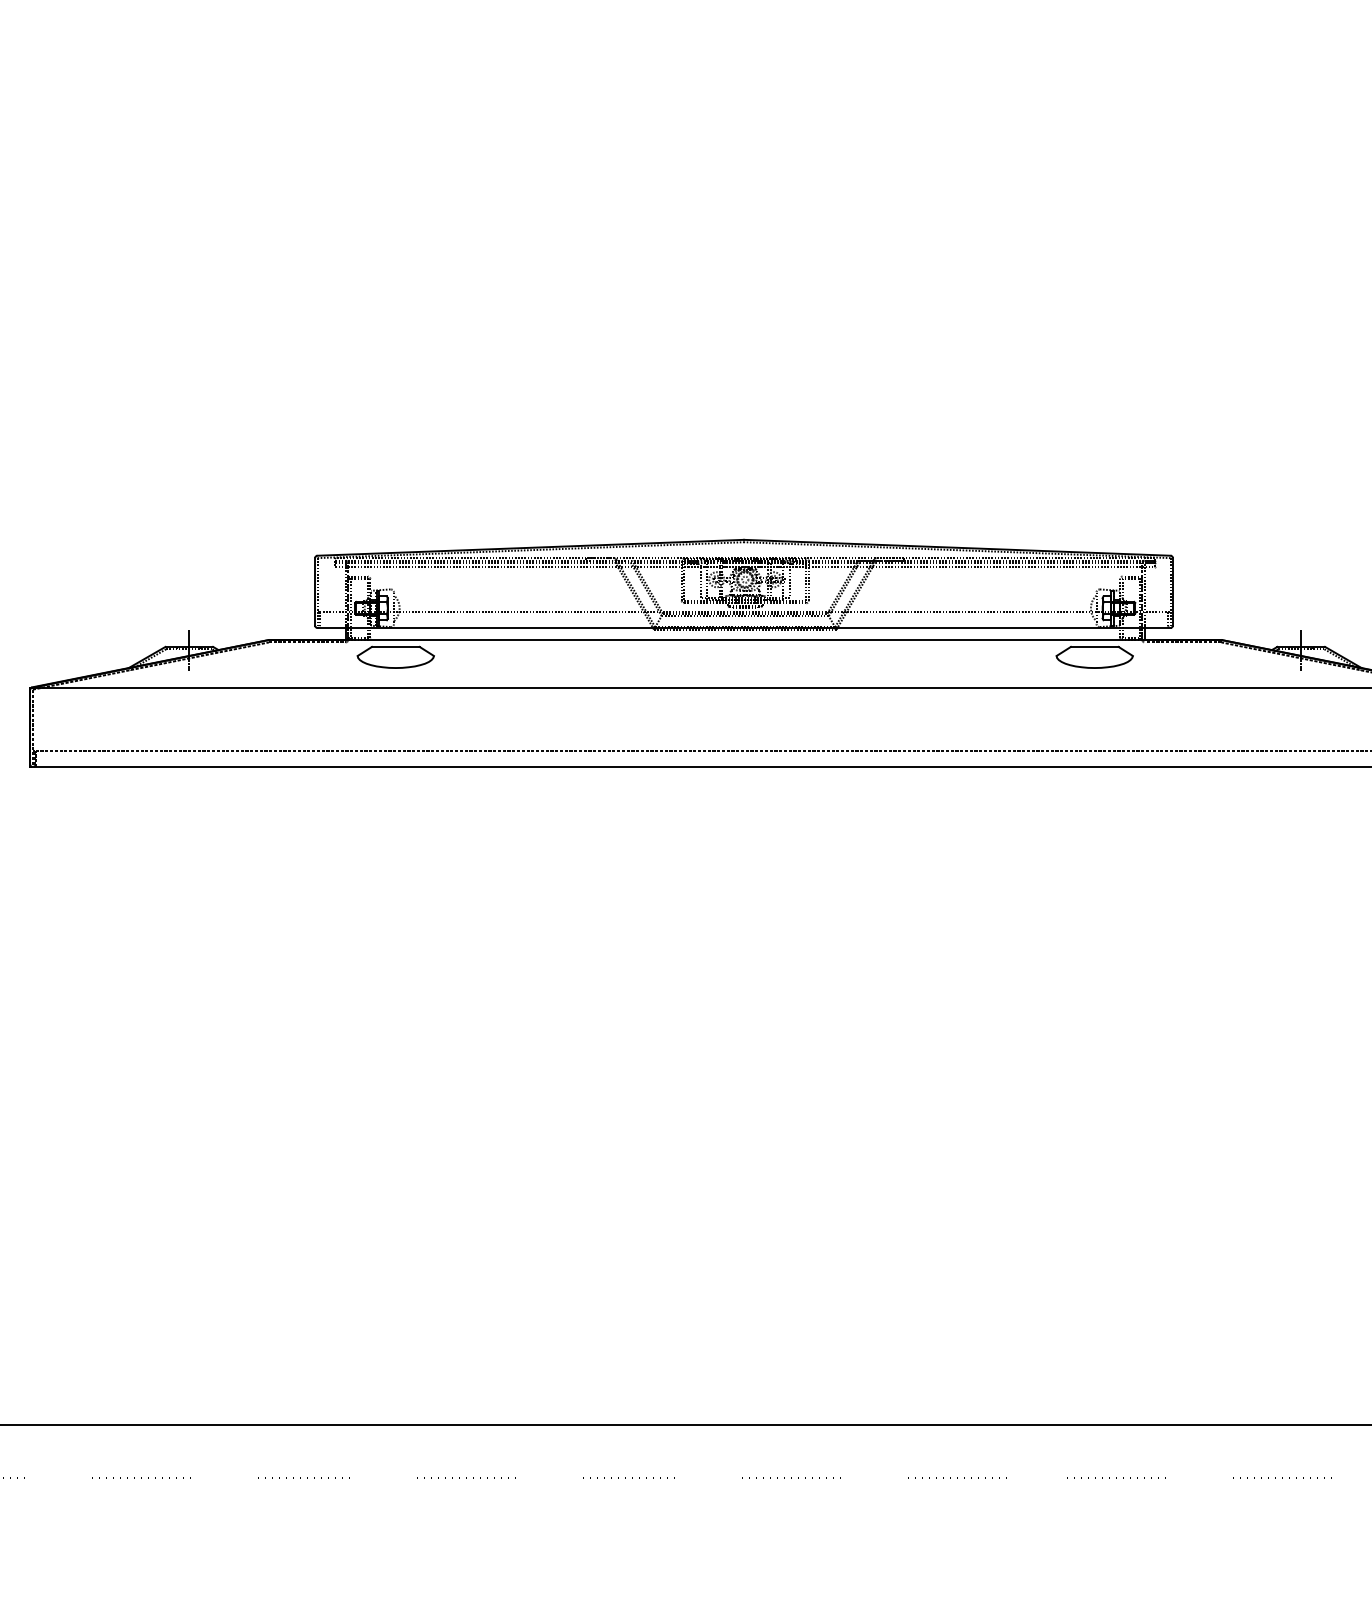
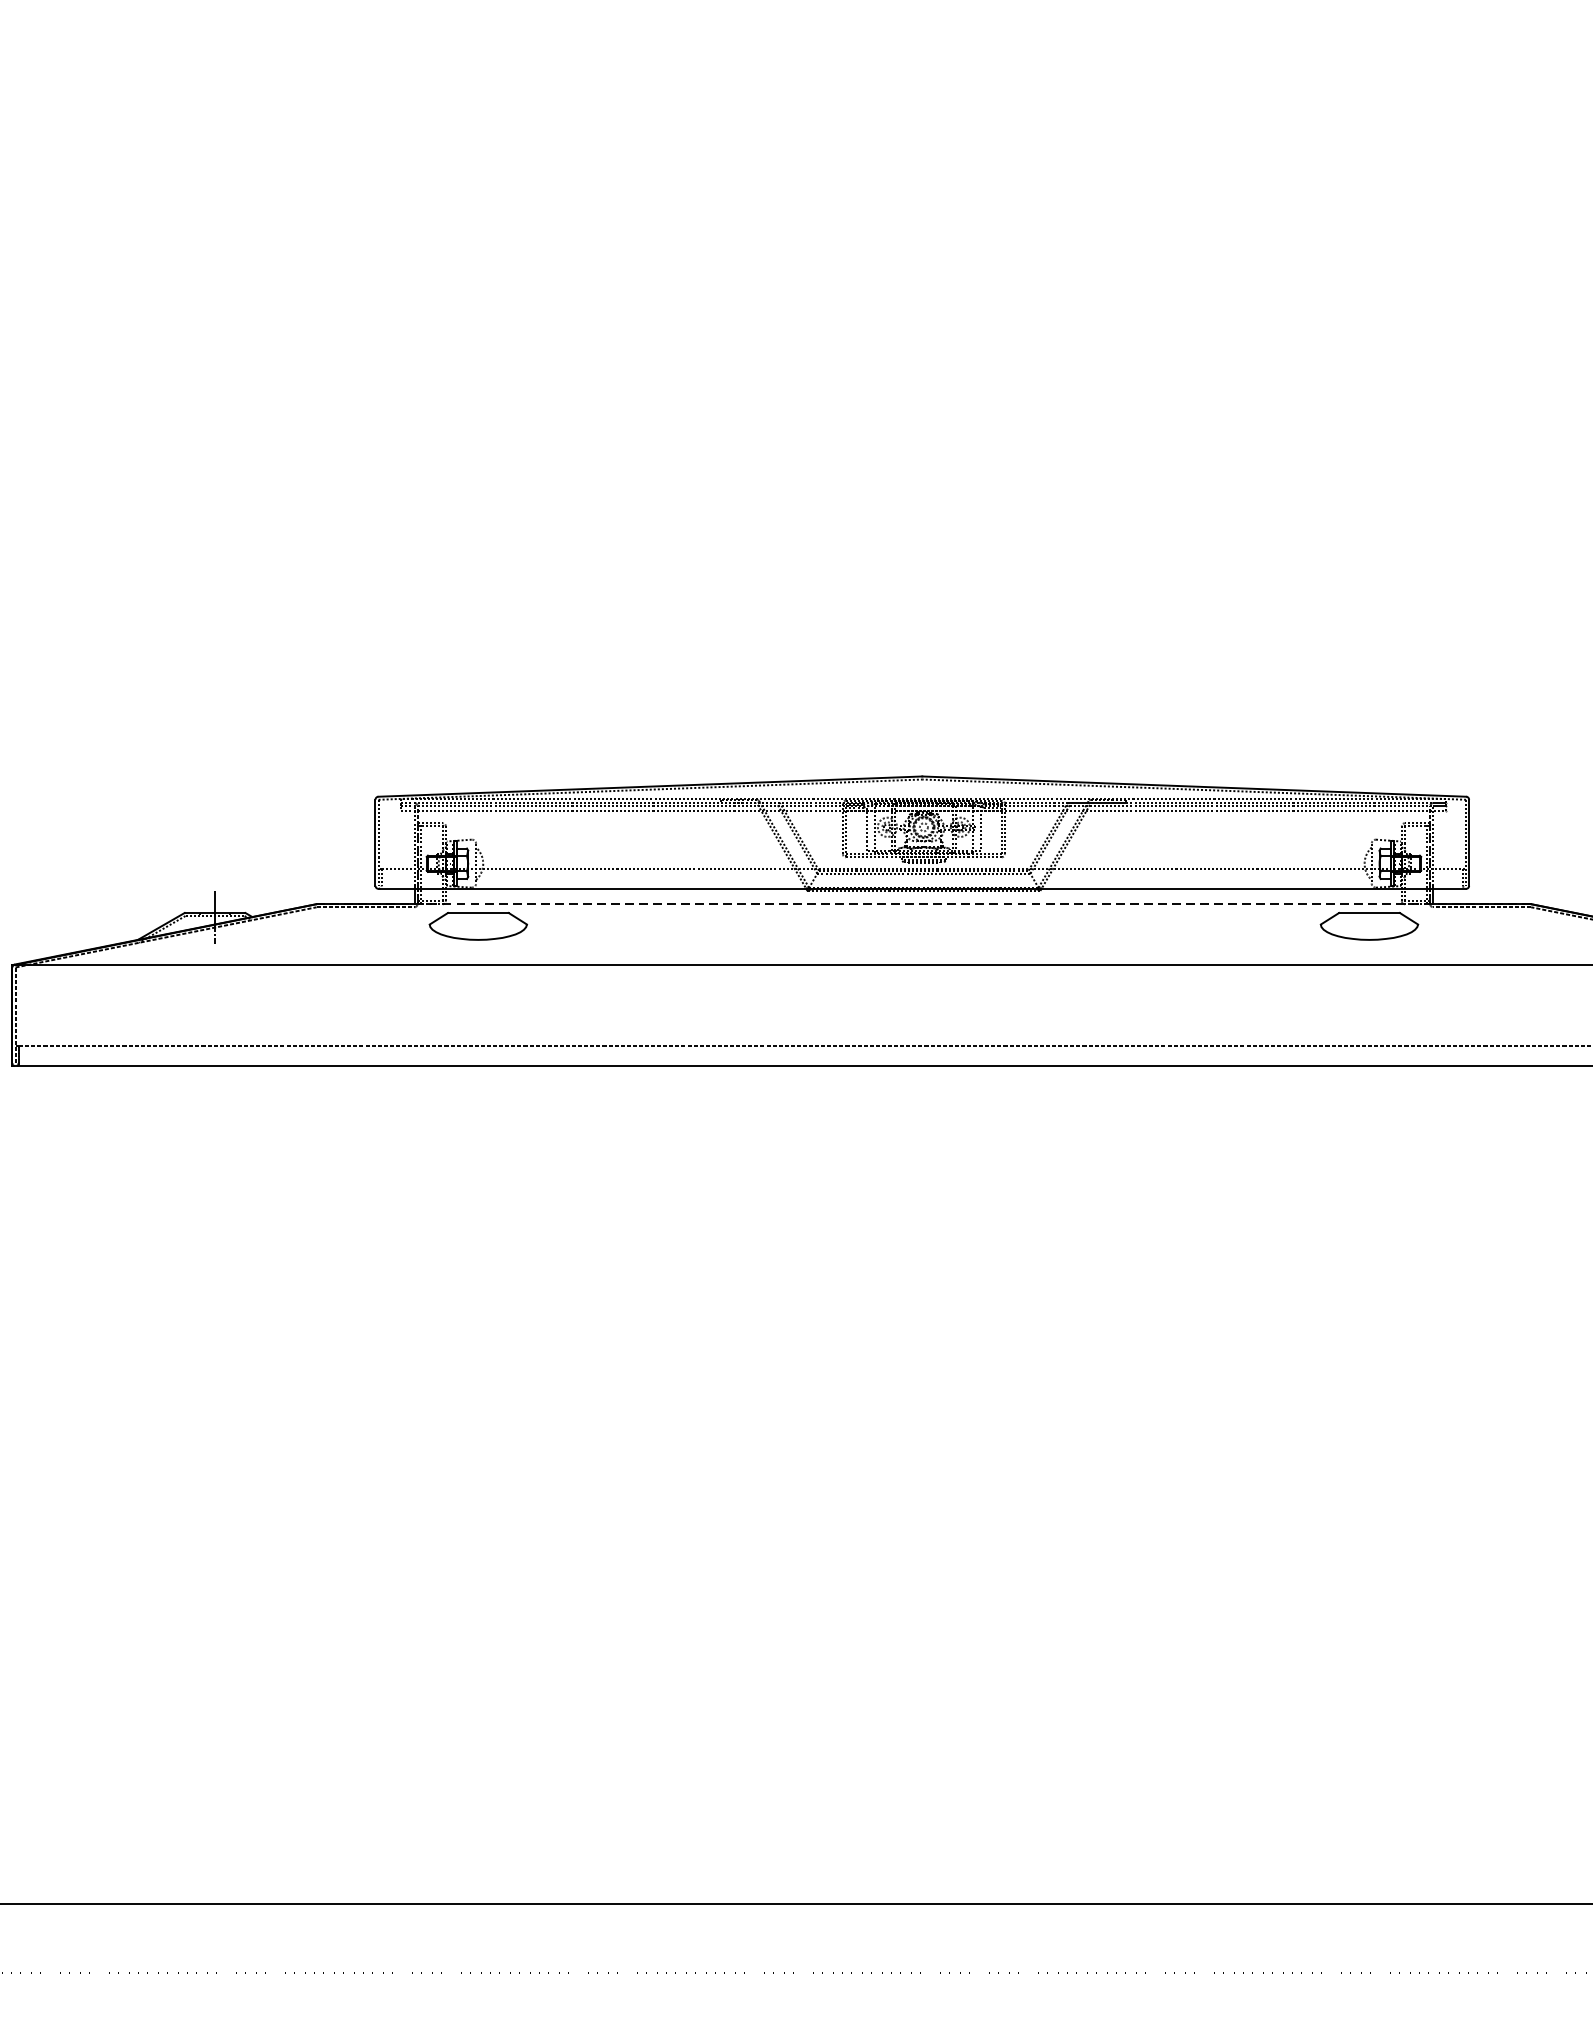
line: (745, 640) -> (924, 904), solid -> dashed

